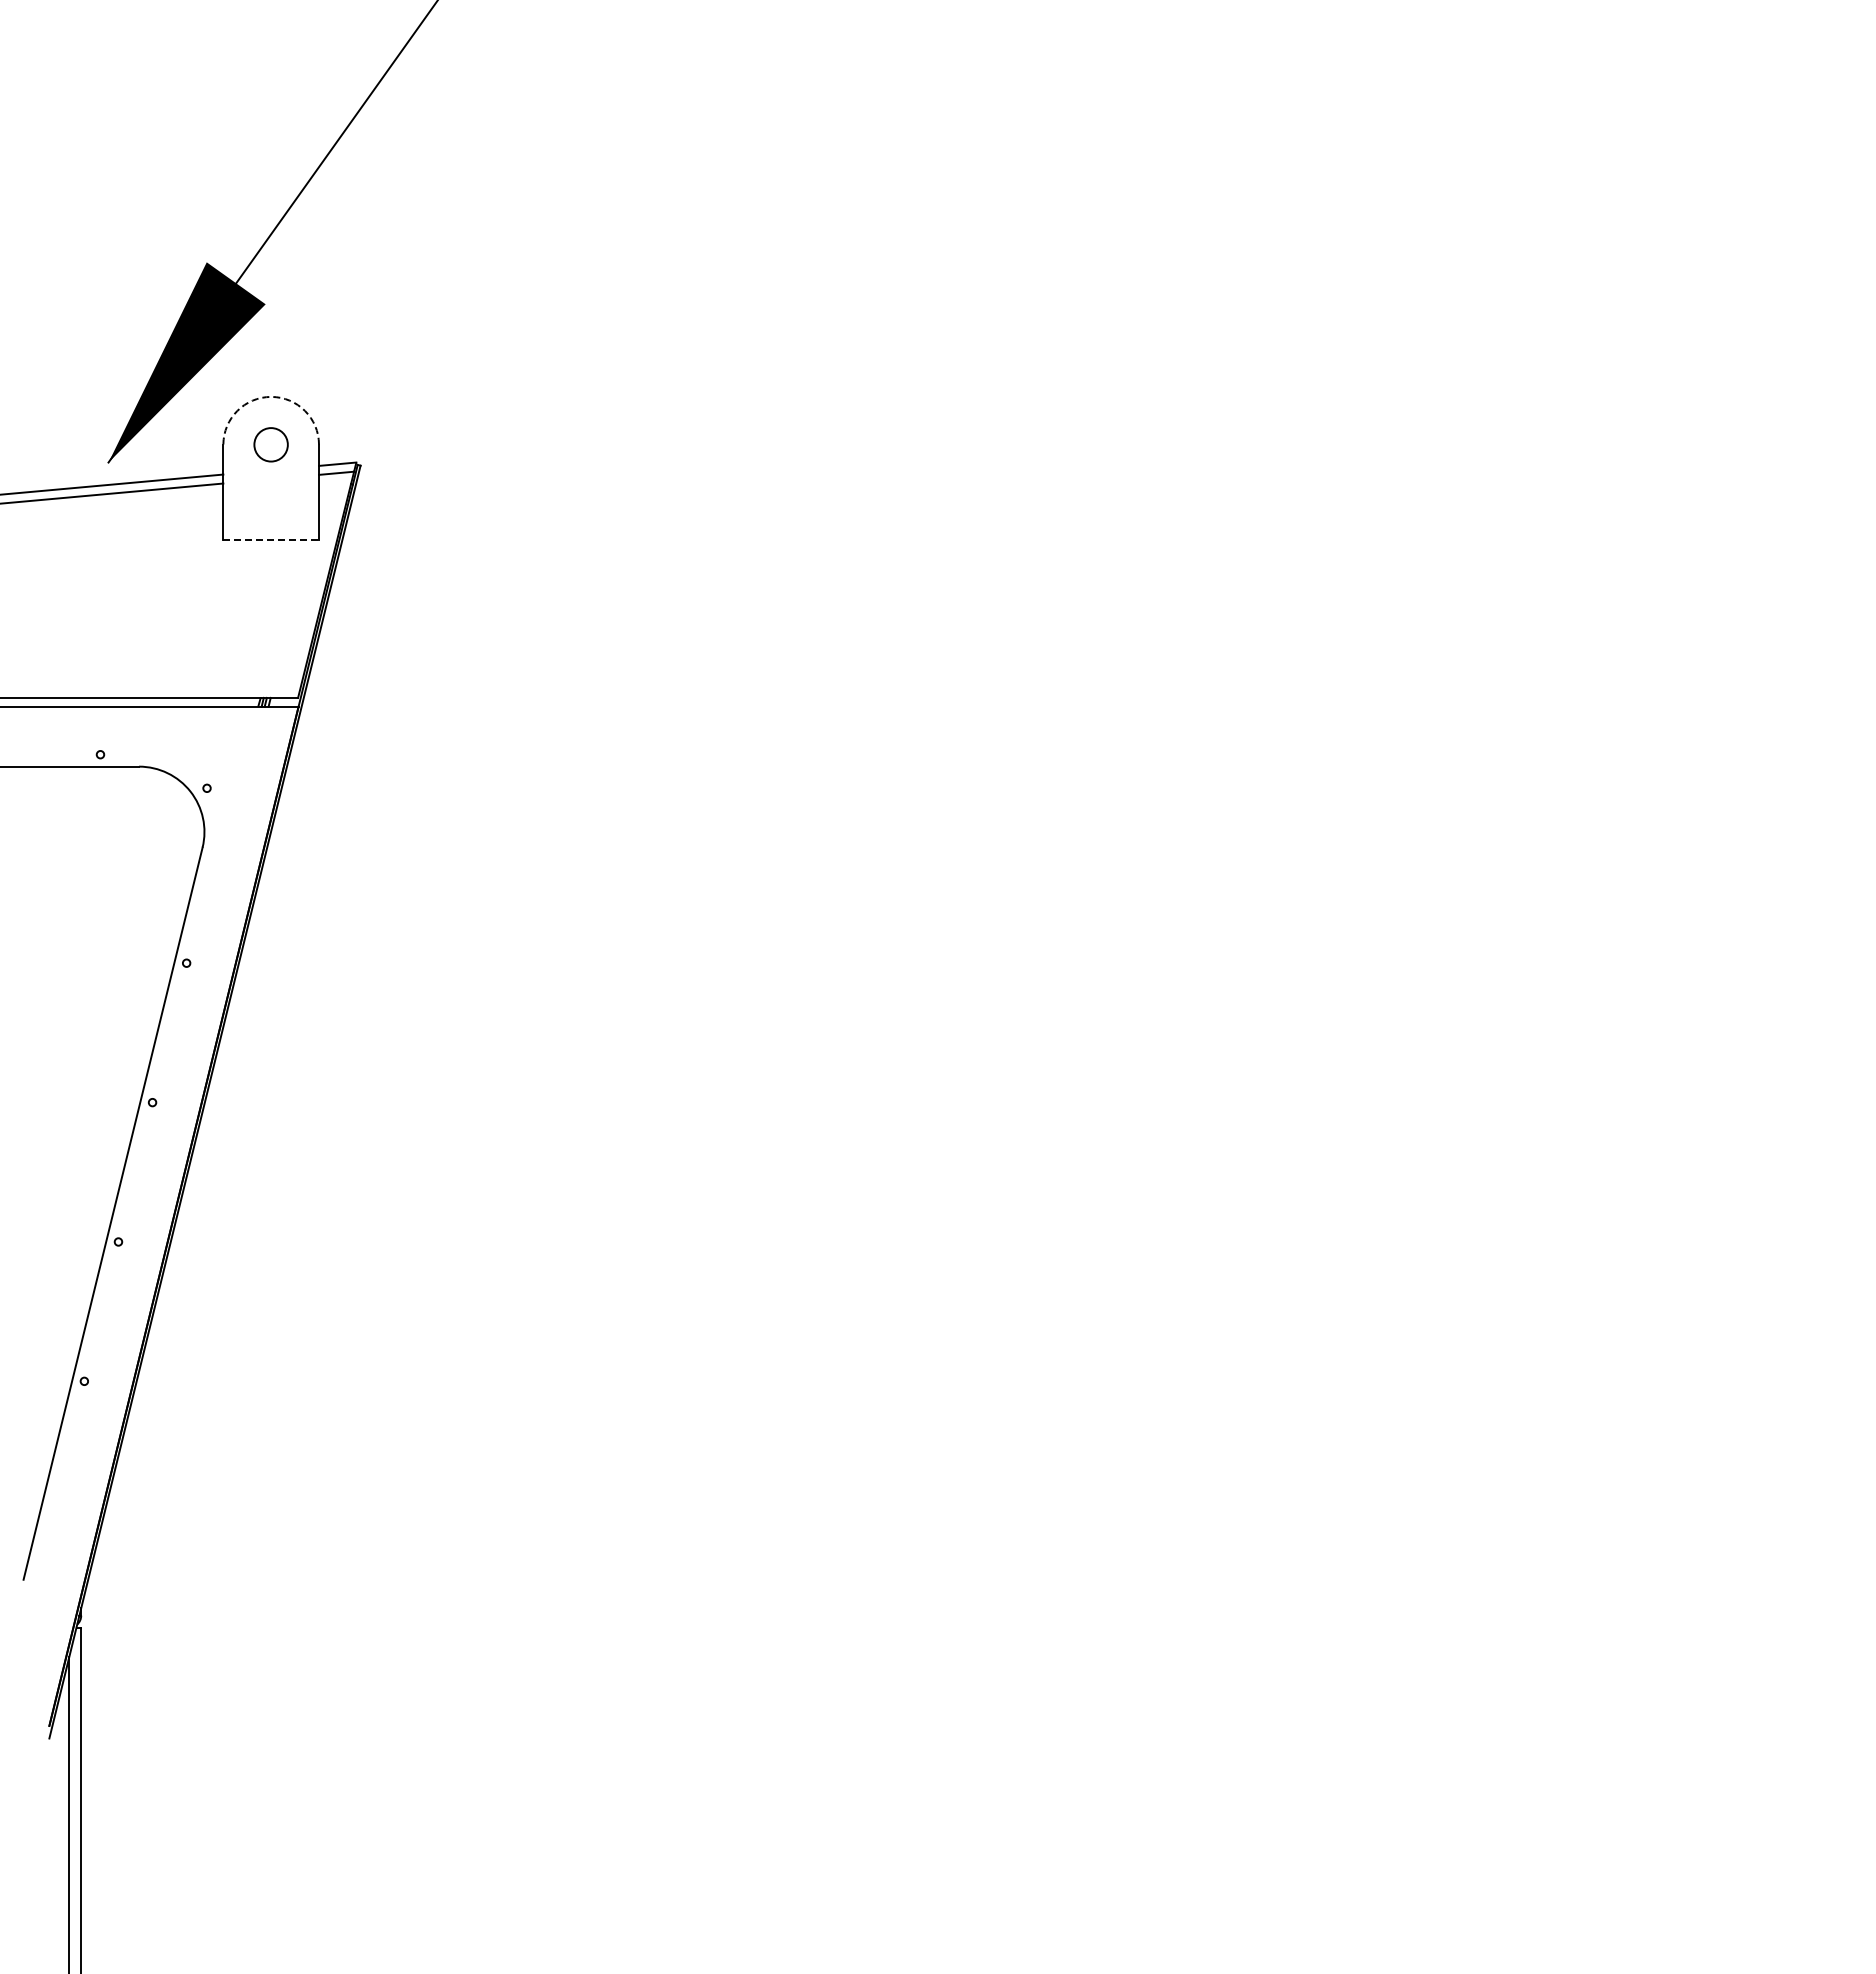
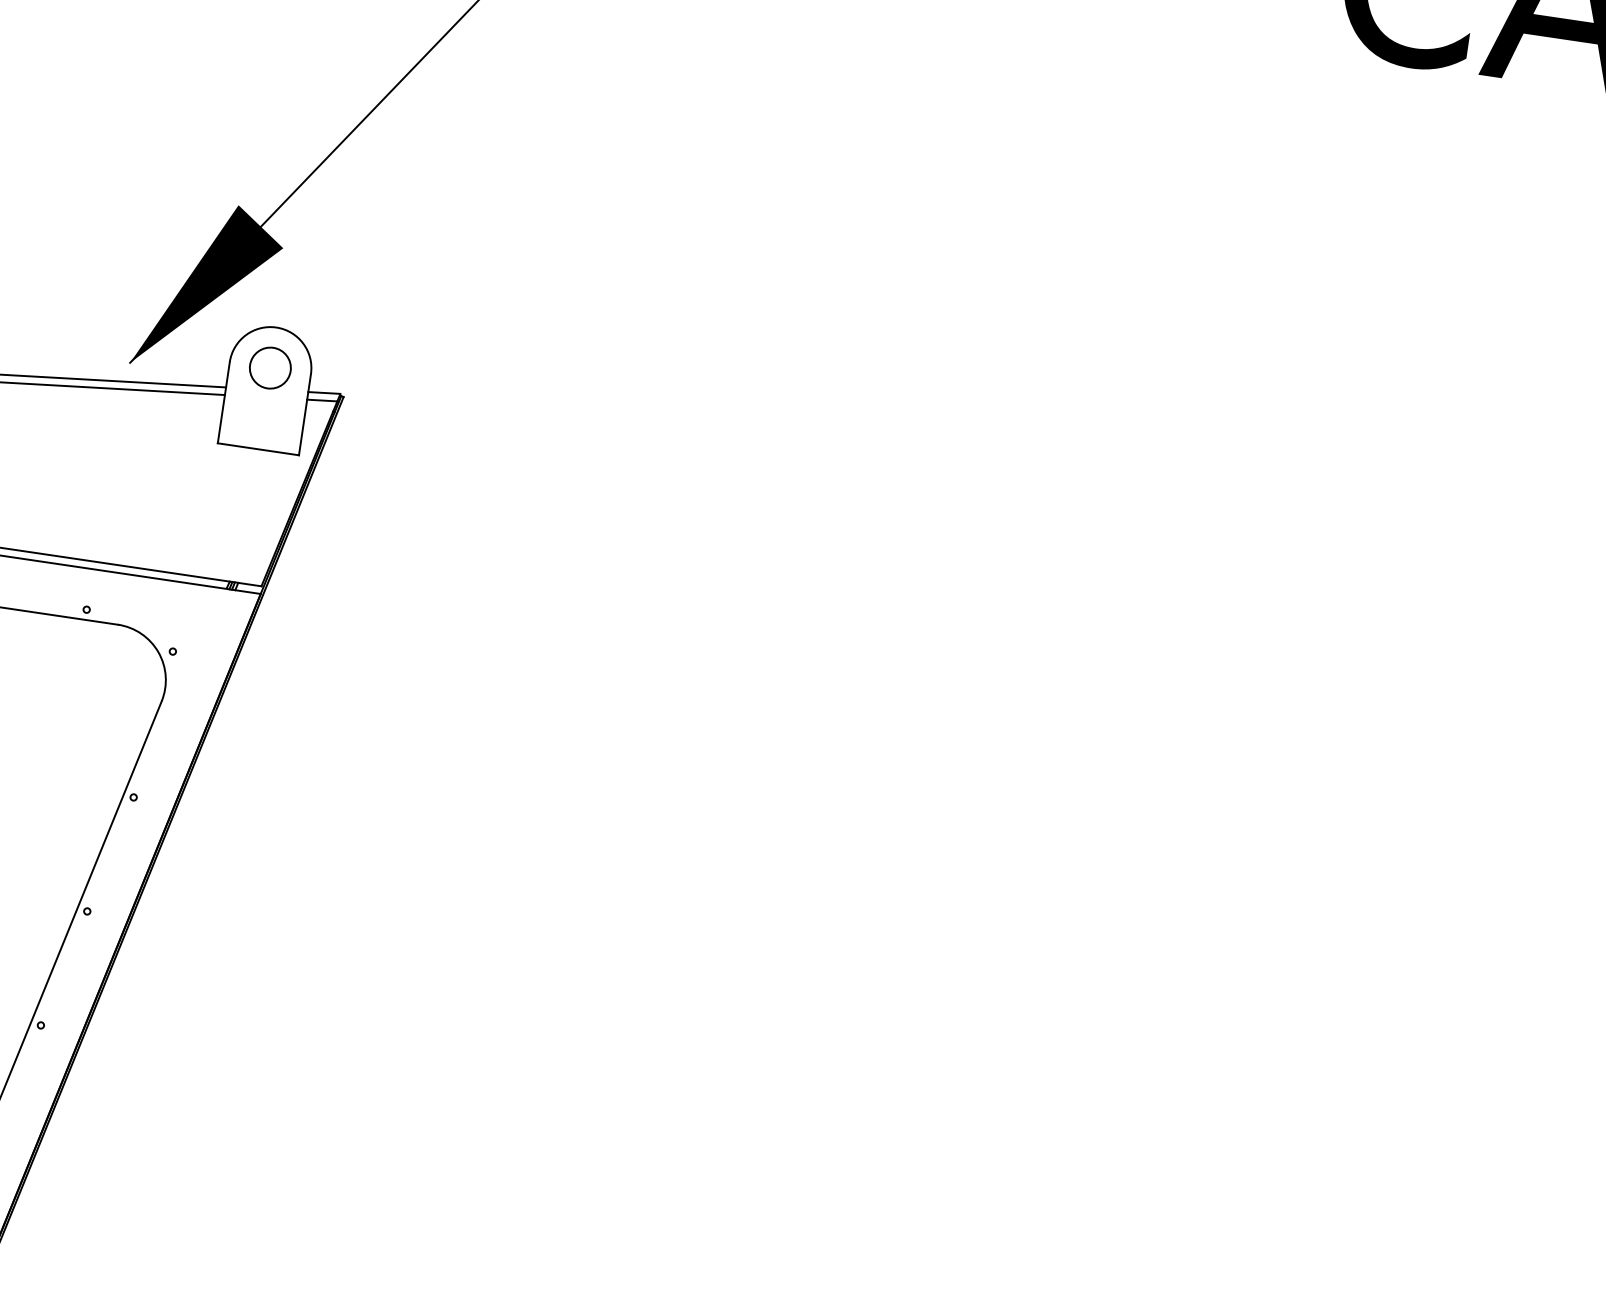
arc: (271, 396) -> (276, 327), dashed -> solid
circle: (270, 444) -> (269, 367), size x1.43
line: (271, 540) -> (258, 449), dashed -> solid

